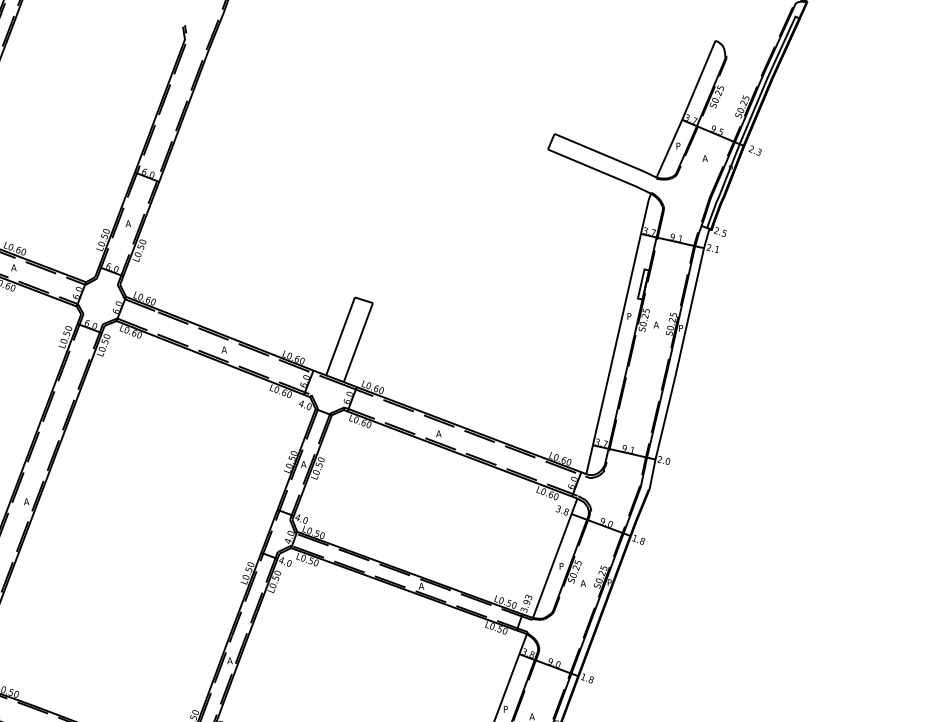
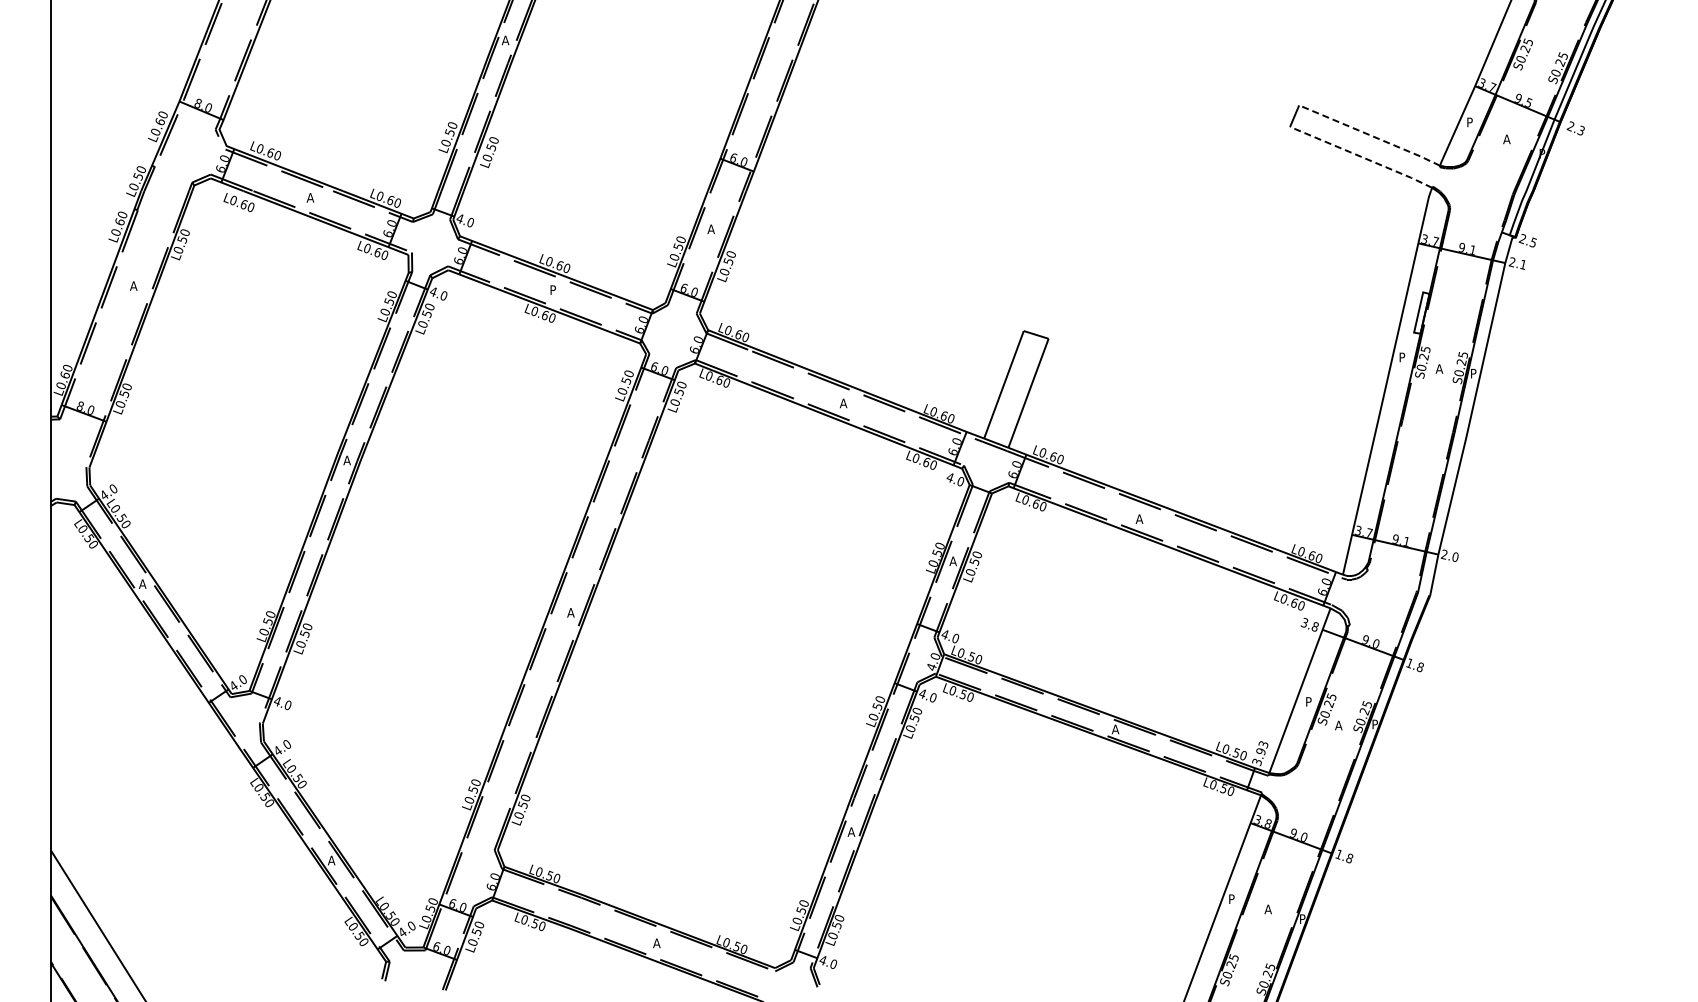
line: (606, 155) -> (1370, 135), solid -> dashed
line: (599, 171) -> (1361, 157), solid -> dashed
text: (13, 267) -> (553, 289), A -> P

